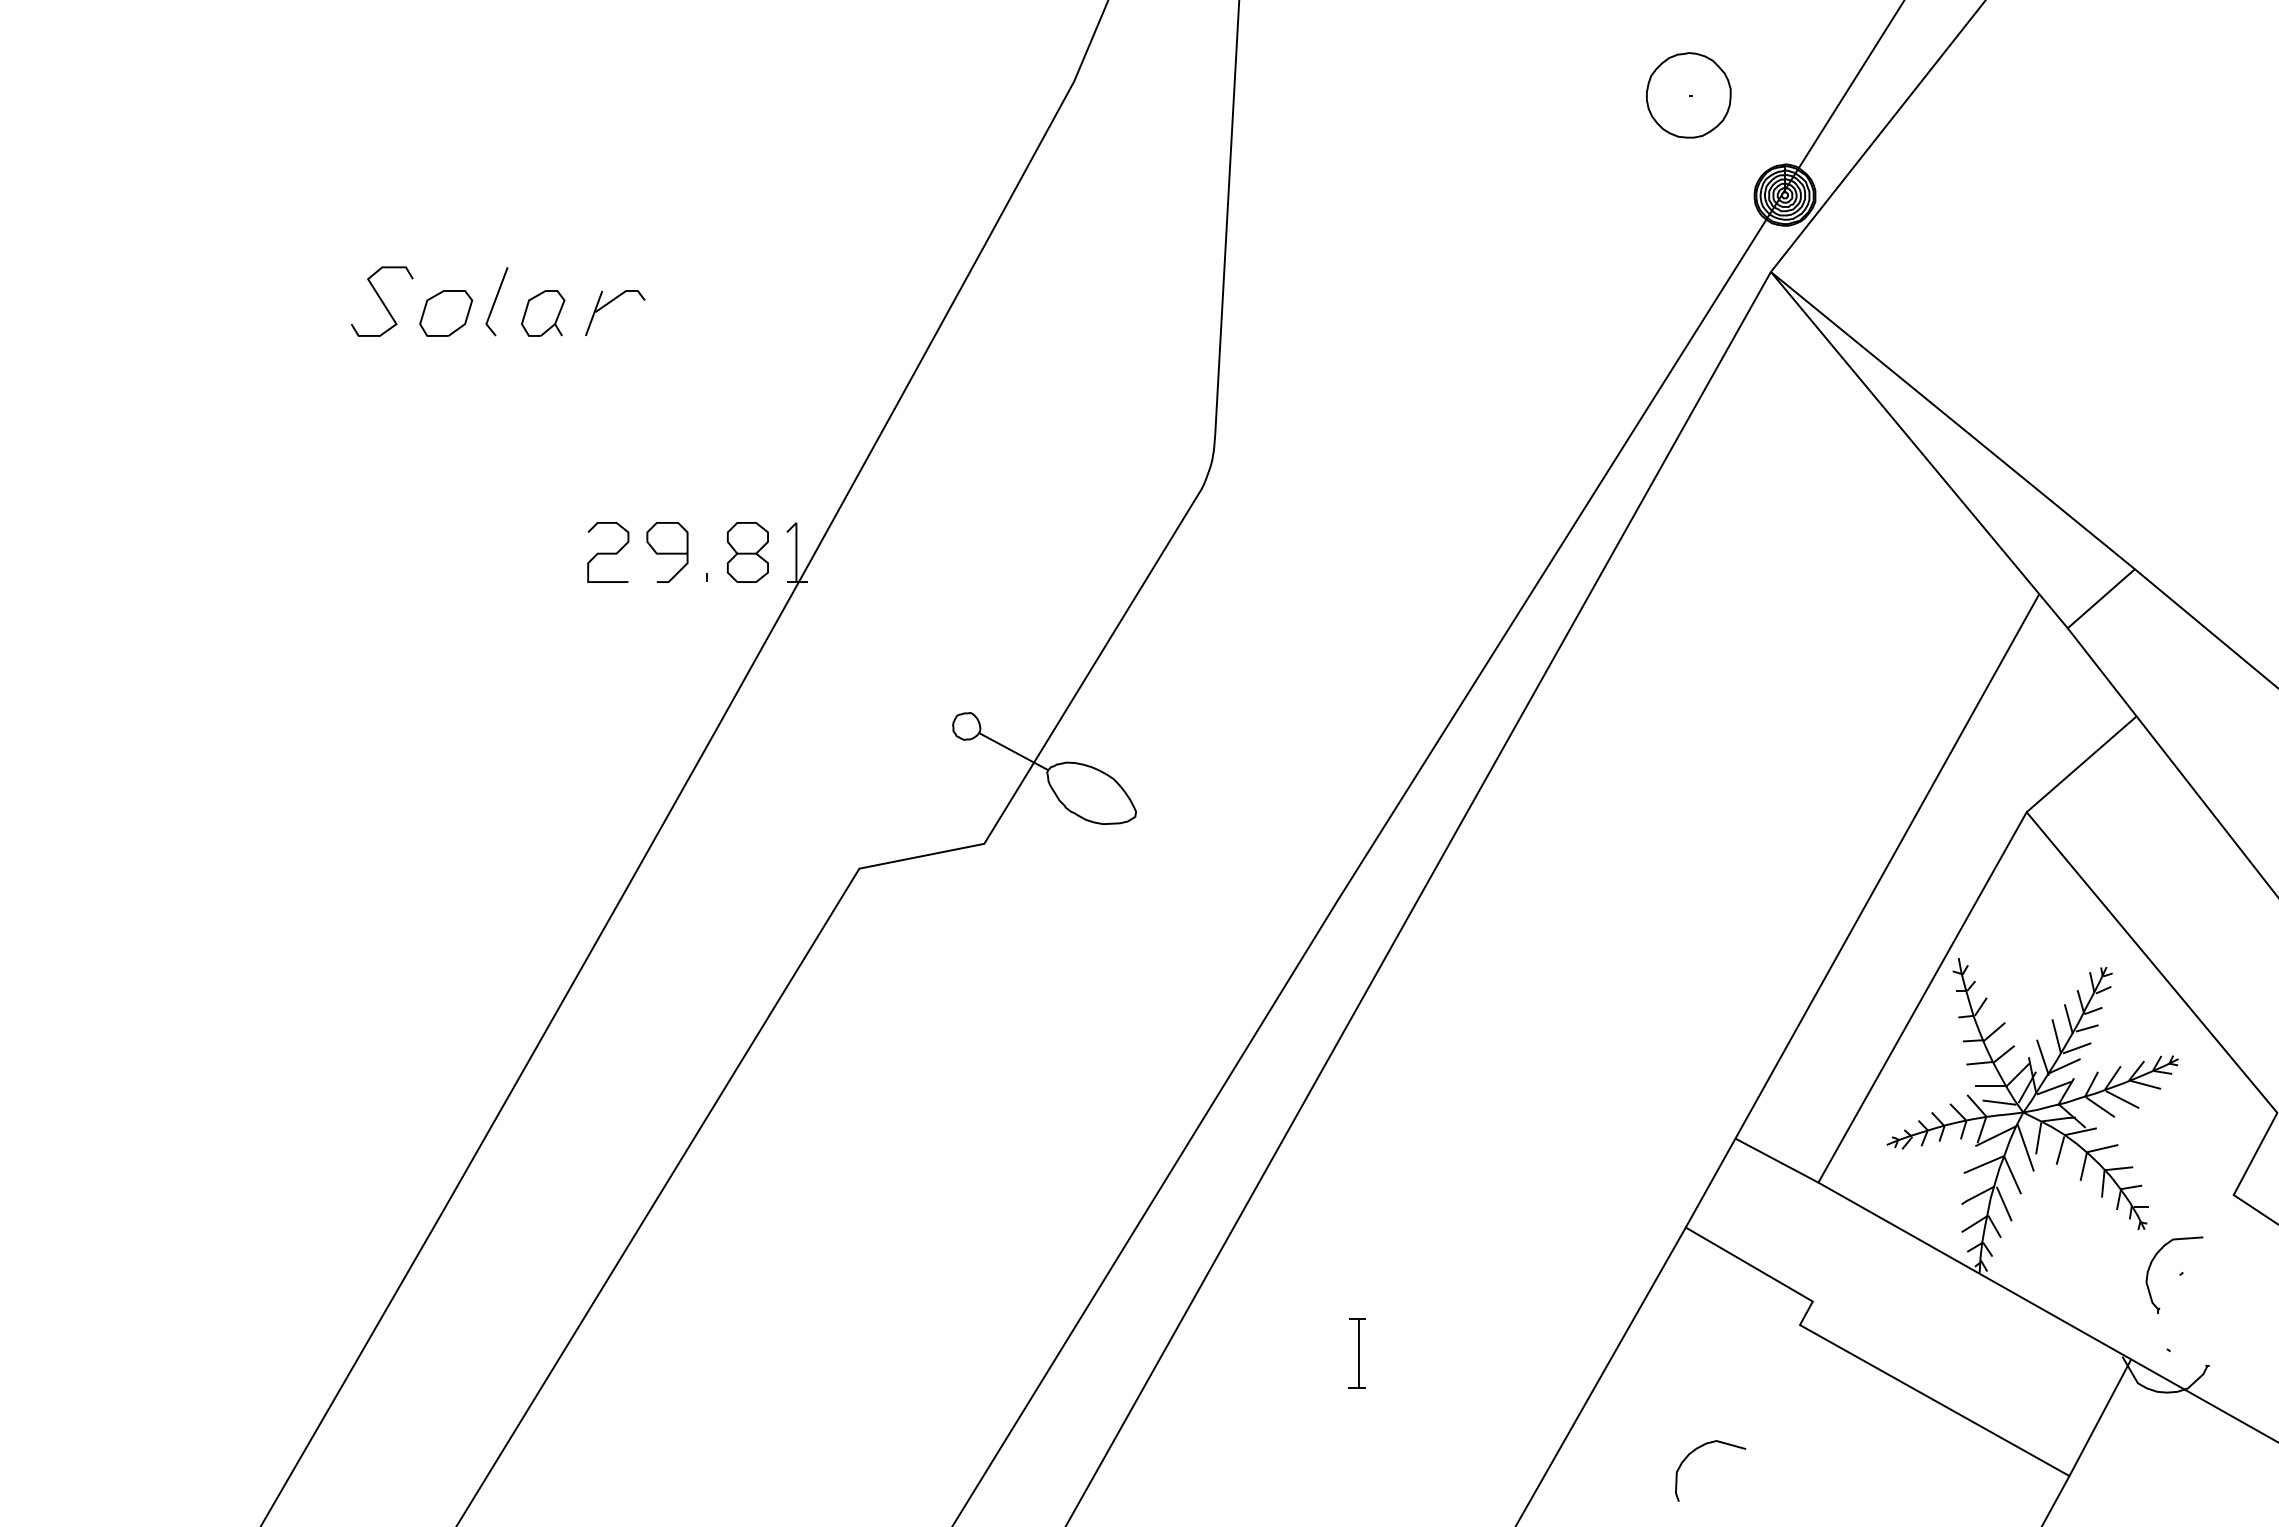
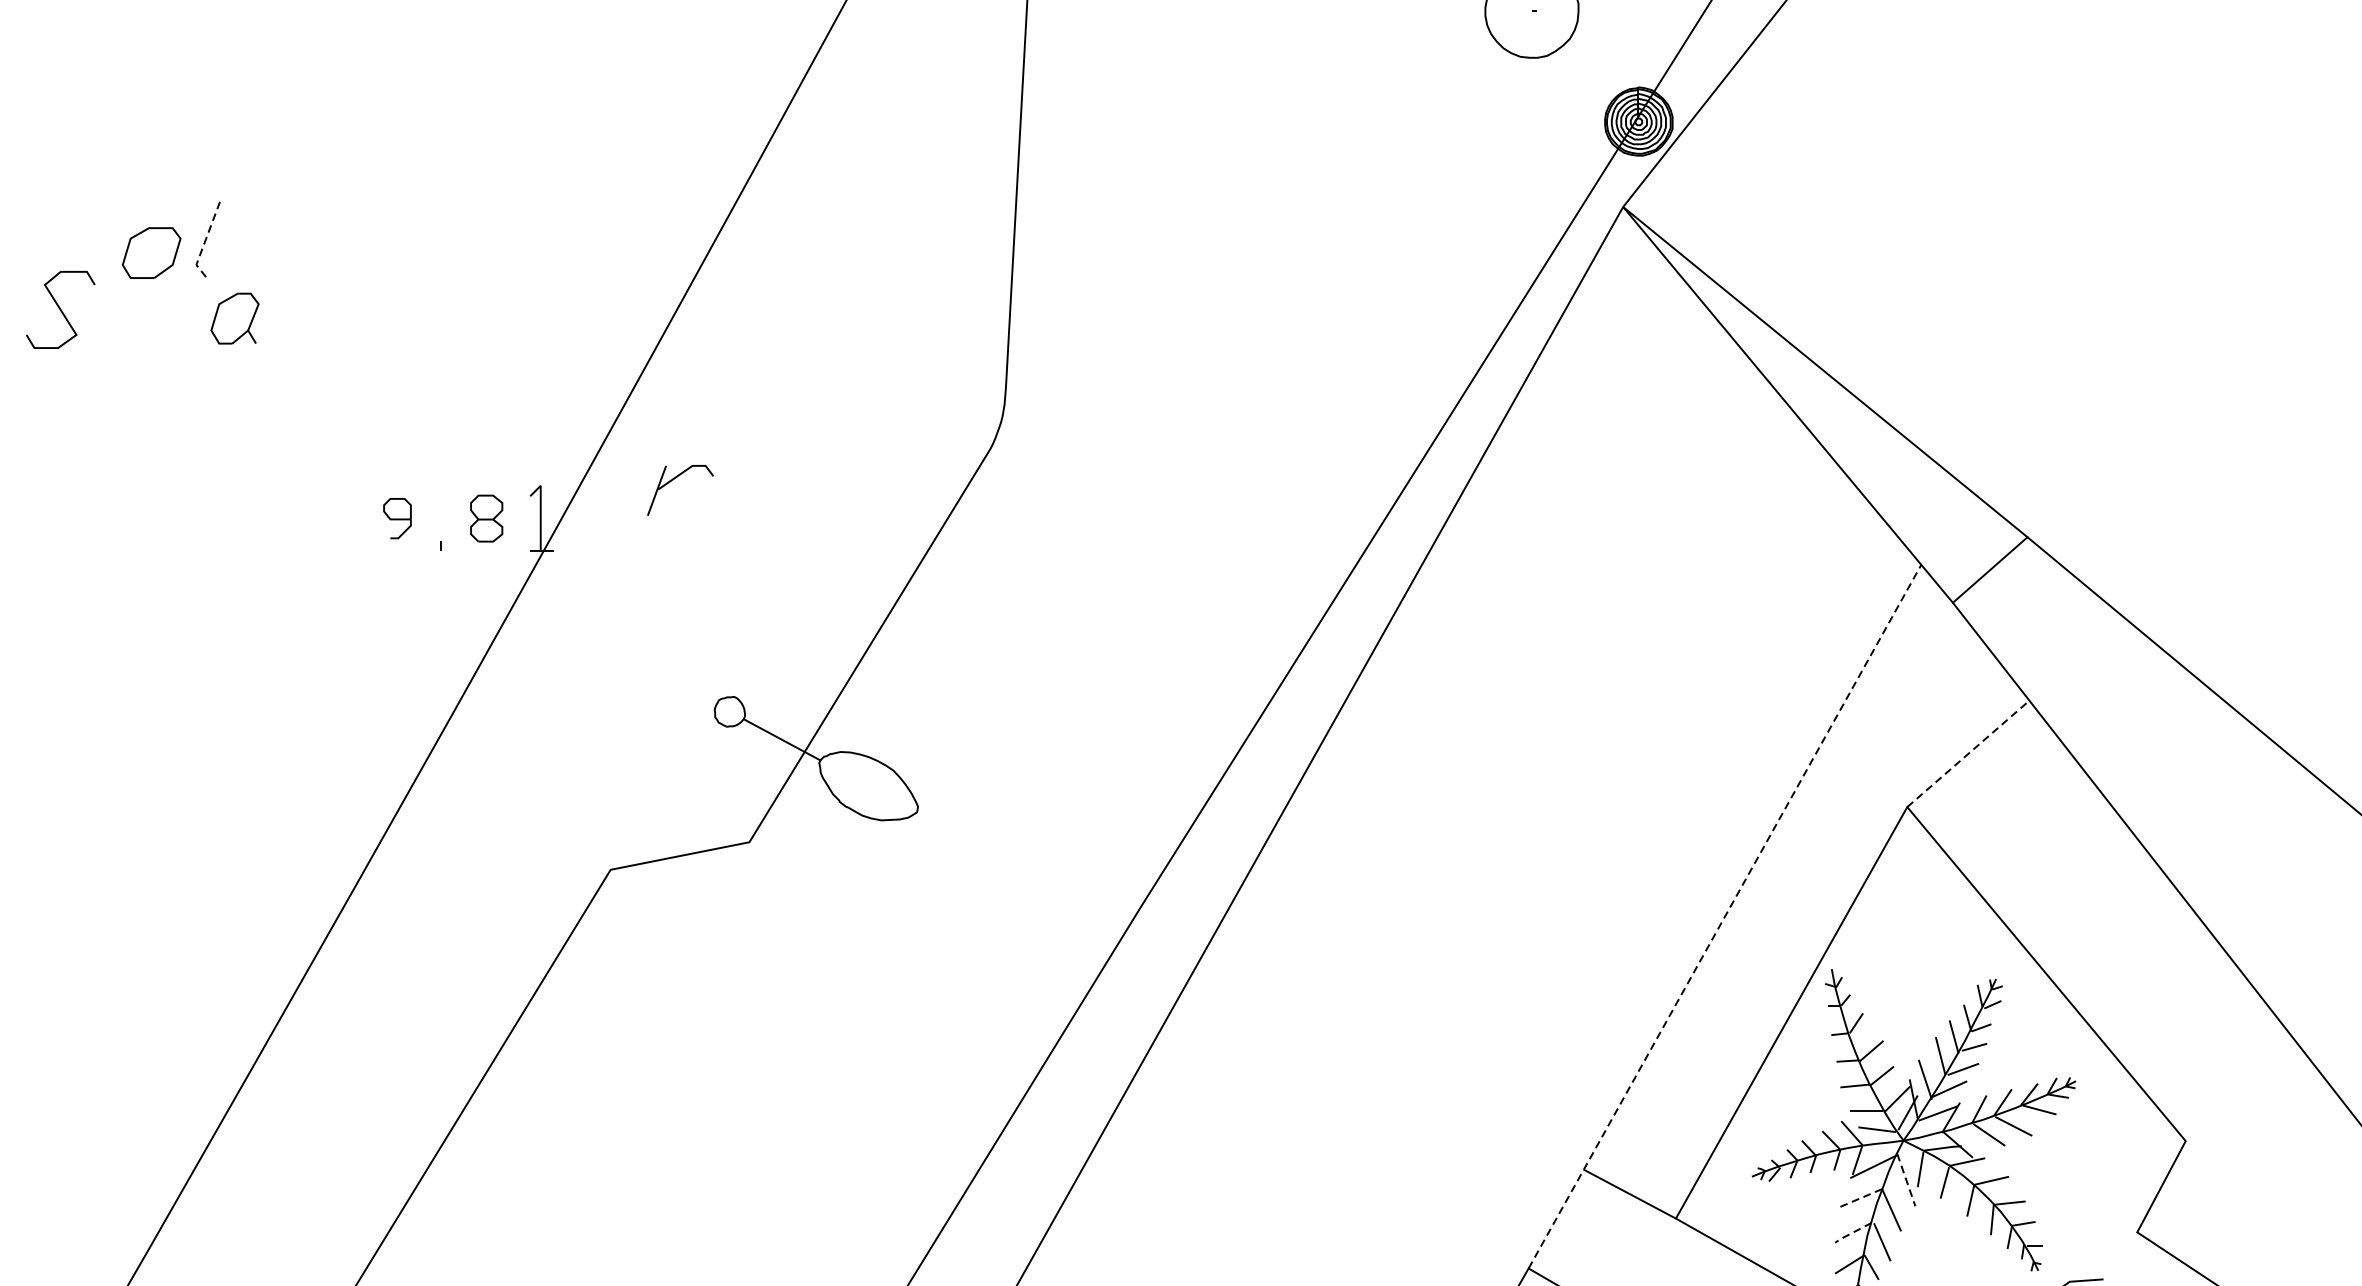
curve: (382, 301) -> (60, 309), moved
line: (494, 303) -> (205, 242), solid -> dashed
part: (608, 304) -> (672, 480), moved
part: (543, 313) -> (235, 318), moved
curve: (608, 552) -> (331, 518), removed
part: (667, 552) -> (397, 518), size x0.6
part: (747, 552) -> (486, 518), size x0.7
line: (2081, 764) -> (1968, 754), solid -> dashed
line: (1862, 911) -> (1724, 917), solid -> dashed
line: (2025, 1147) -> (1905, 1179), solid -> dashed
line: (1983, 1164) -> (1859, 1198), solid -> dashed
line: (1977, 1195) -> (1852, 1232), solid -> dashed

